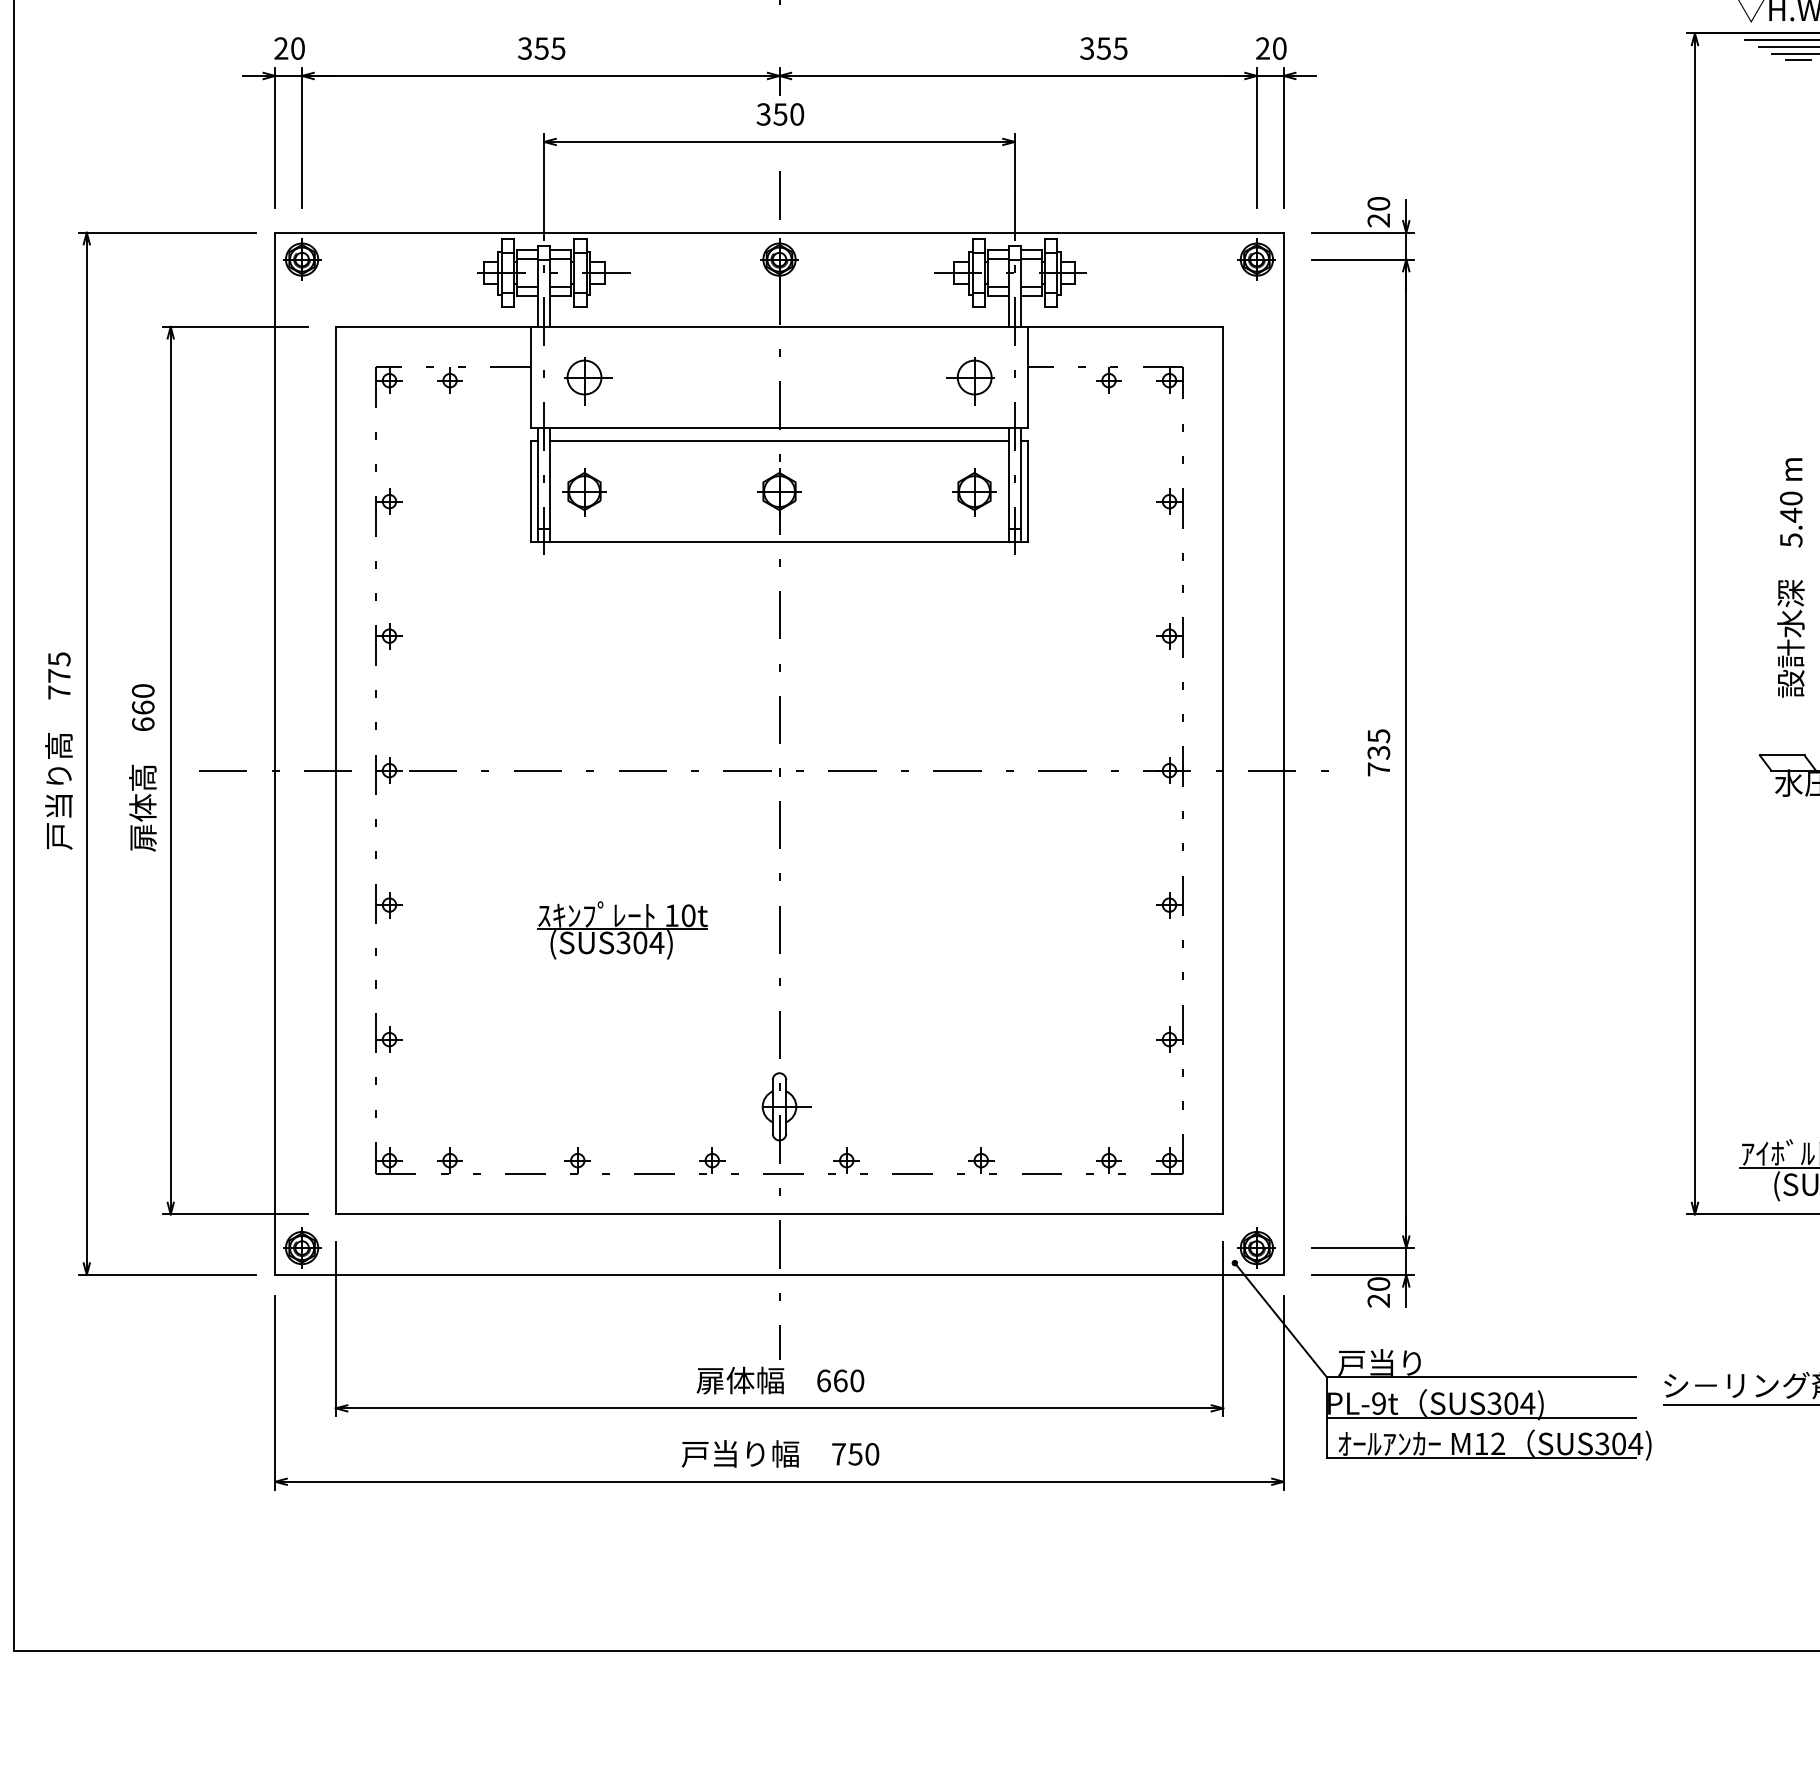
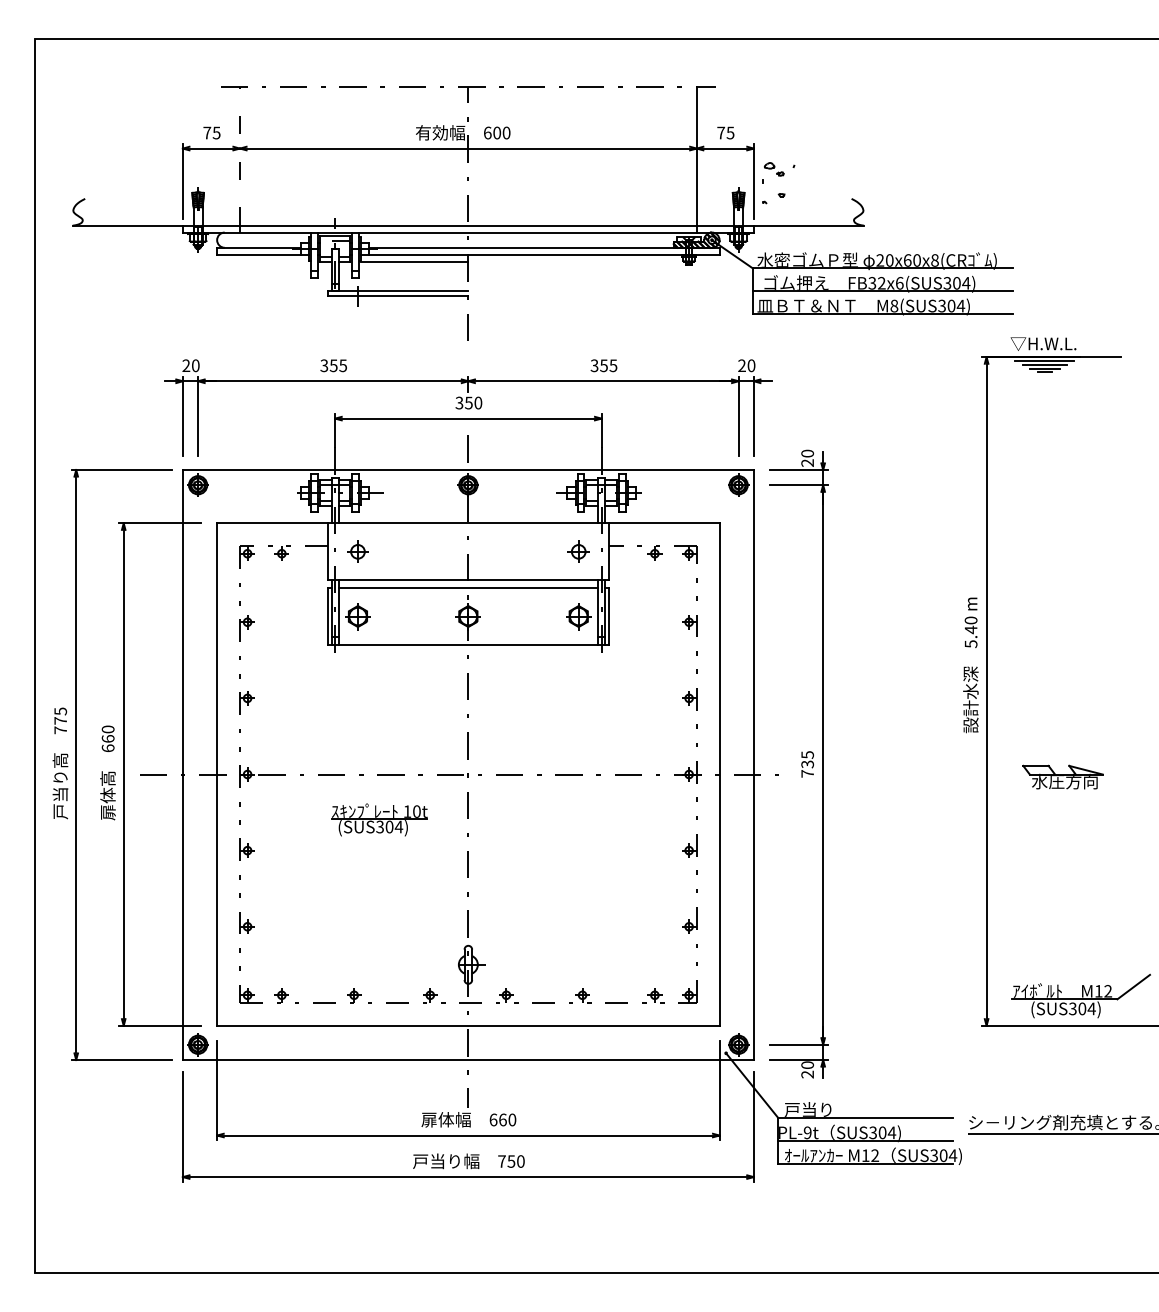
text: (1103, 48) -> (603, 365), moved
part: (583, 376) -> (357, 551), size x0.71
part: (974, 376) -> (578, 551), size x0.71
text: (1790, 578) -> (970, 665), moved
part: (622, 929) -> (379, 819), moved

